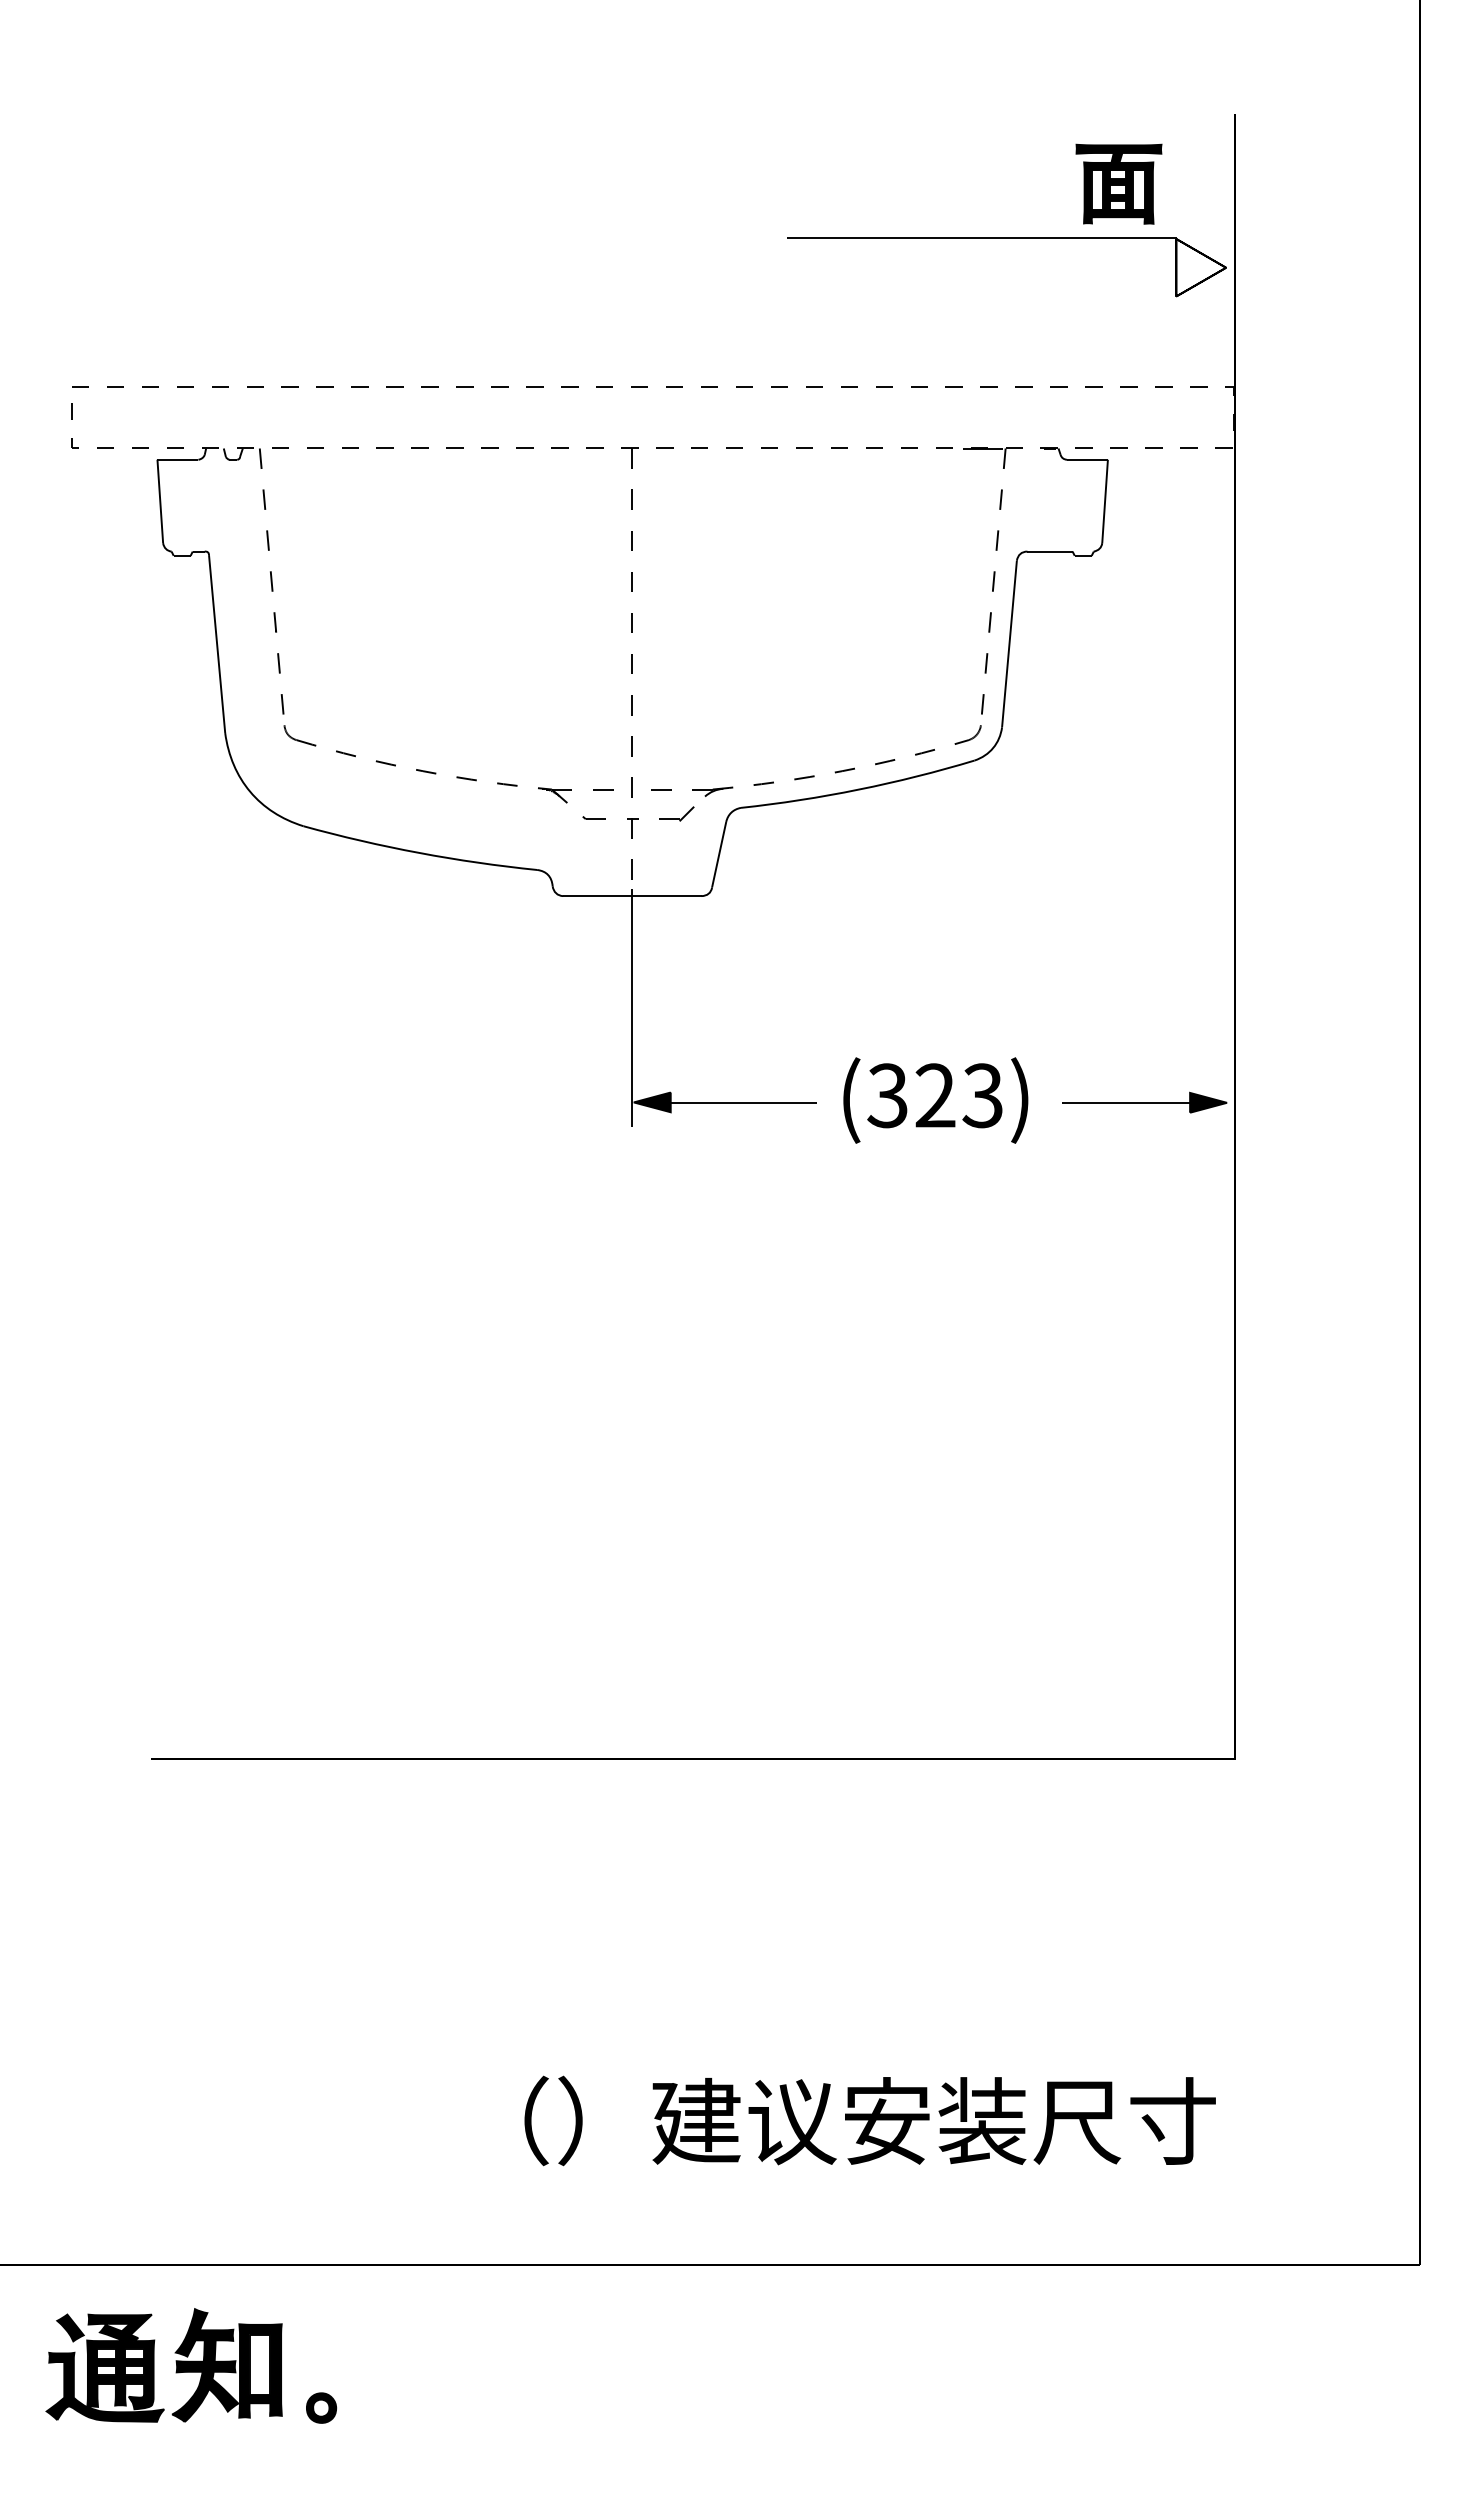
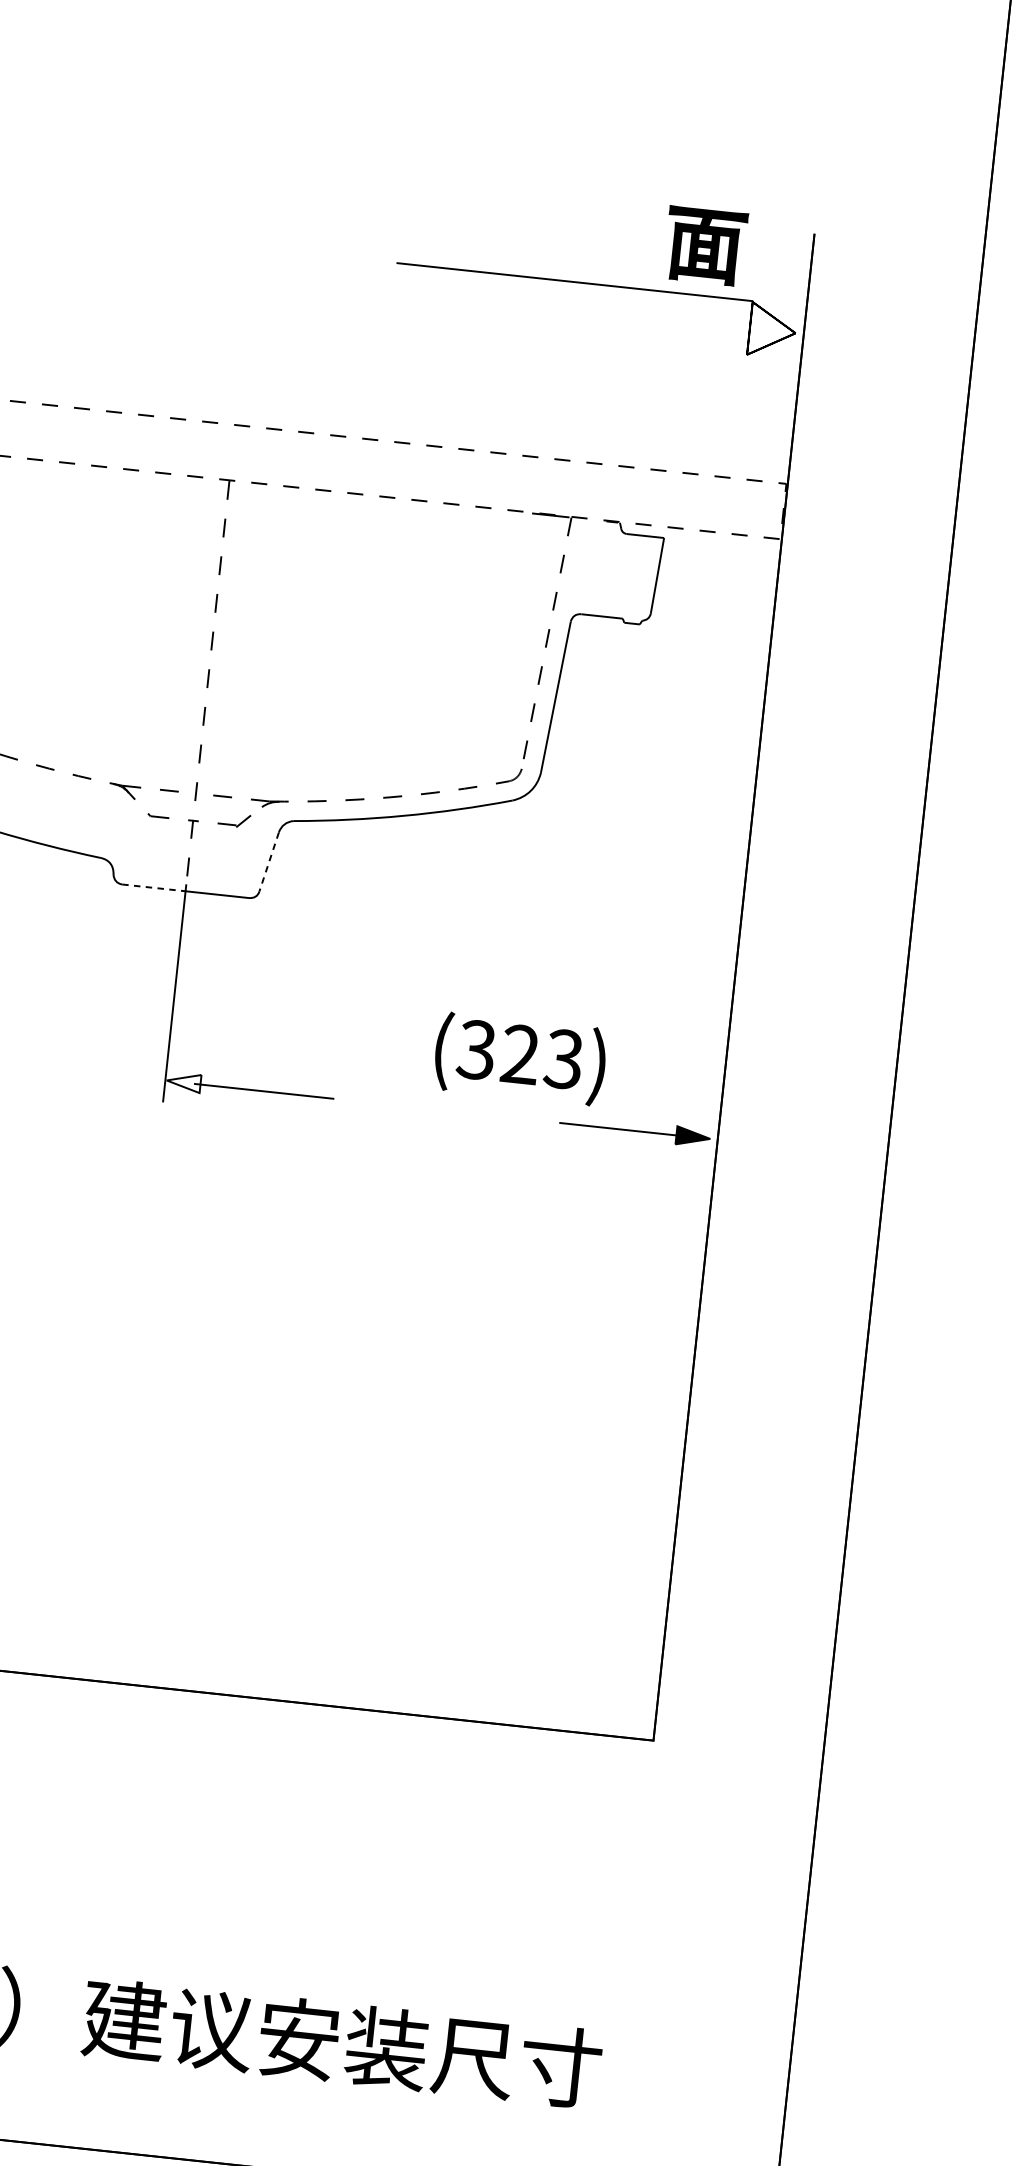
part: (1006, 237) -> (597, 284), moved
line: (719, 854) -> (269, 861), solid -> dashed
line: (597, 896) -> (153, 888), solid -> dashed
text: (935, 1100) -> (520, 1058), moved
fill: (651, 1102) -> (182, 1082), removed

